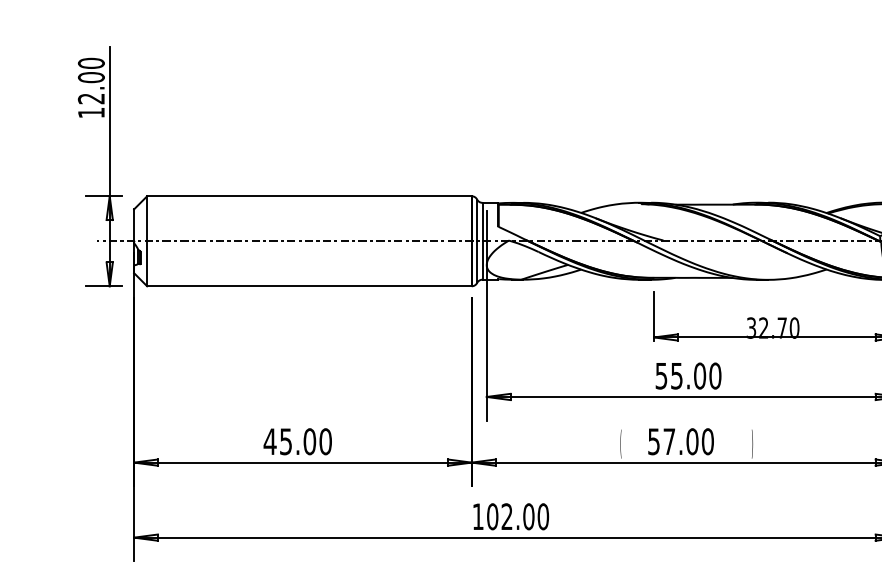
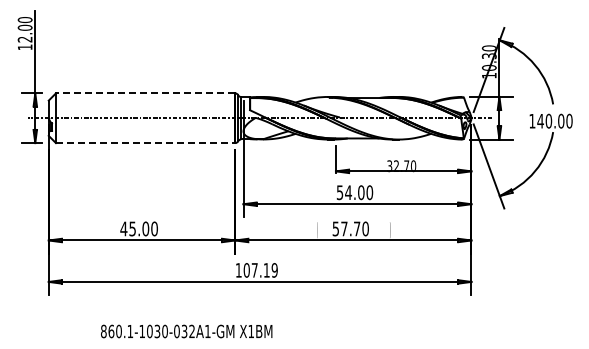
line: (309, 196) -> (145, 93), solid -> dashed
line: (309, 287) -> (145, 143), solid -> dashed
text: (676, 375) -> (348, 192), 55.00 -> 54.00
text: (691, 440) -> (356, 228), 57.00 -> 57.70
text: (524, 516) -> (264, 270), 102.00 -> 107.19

